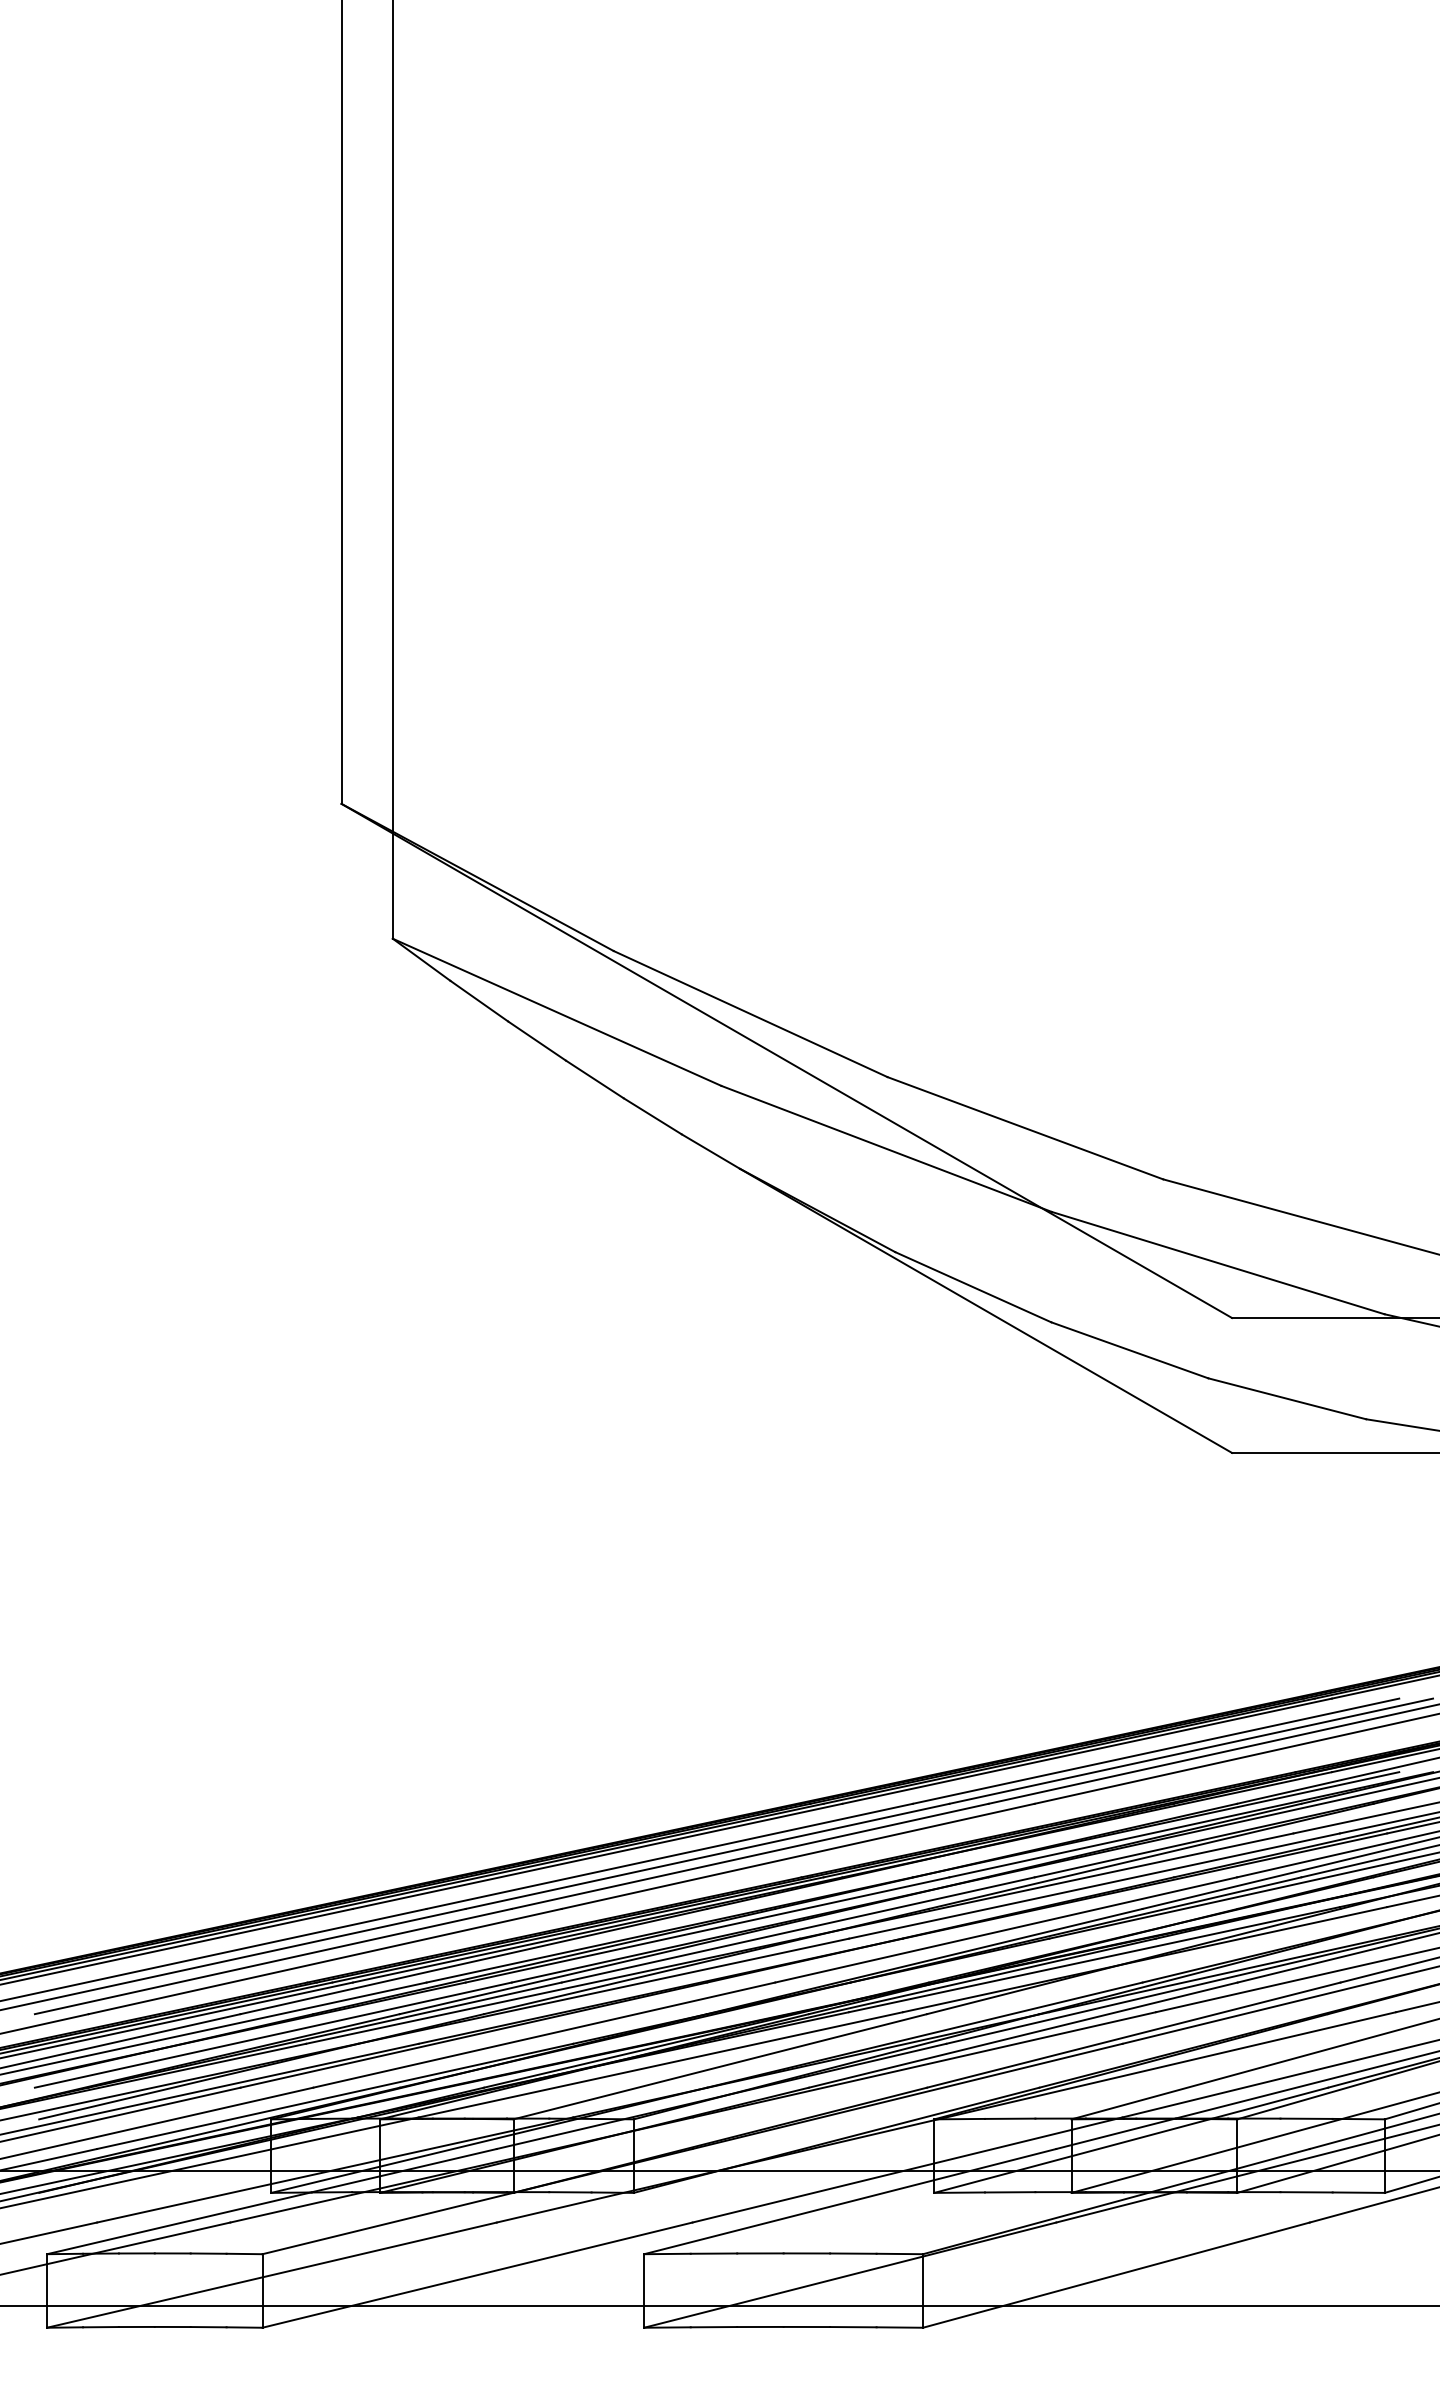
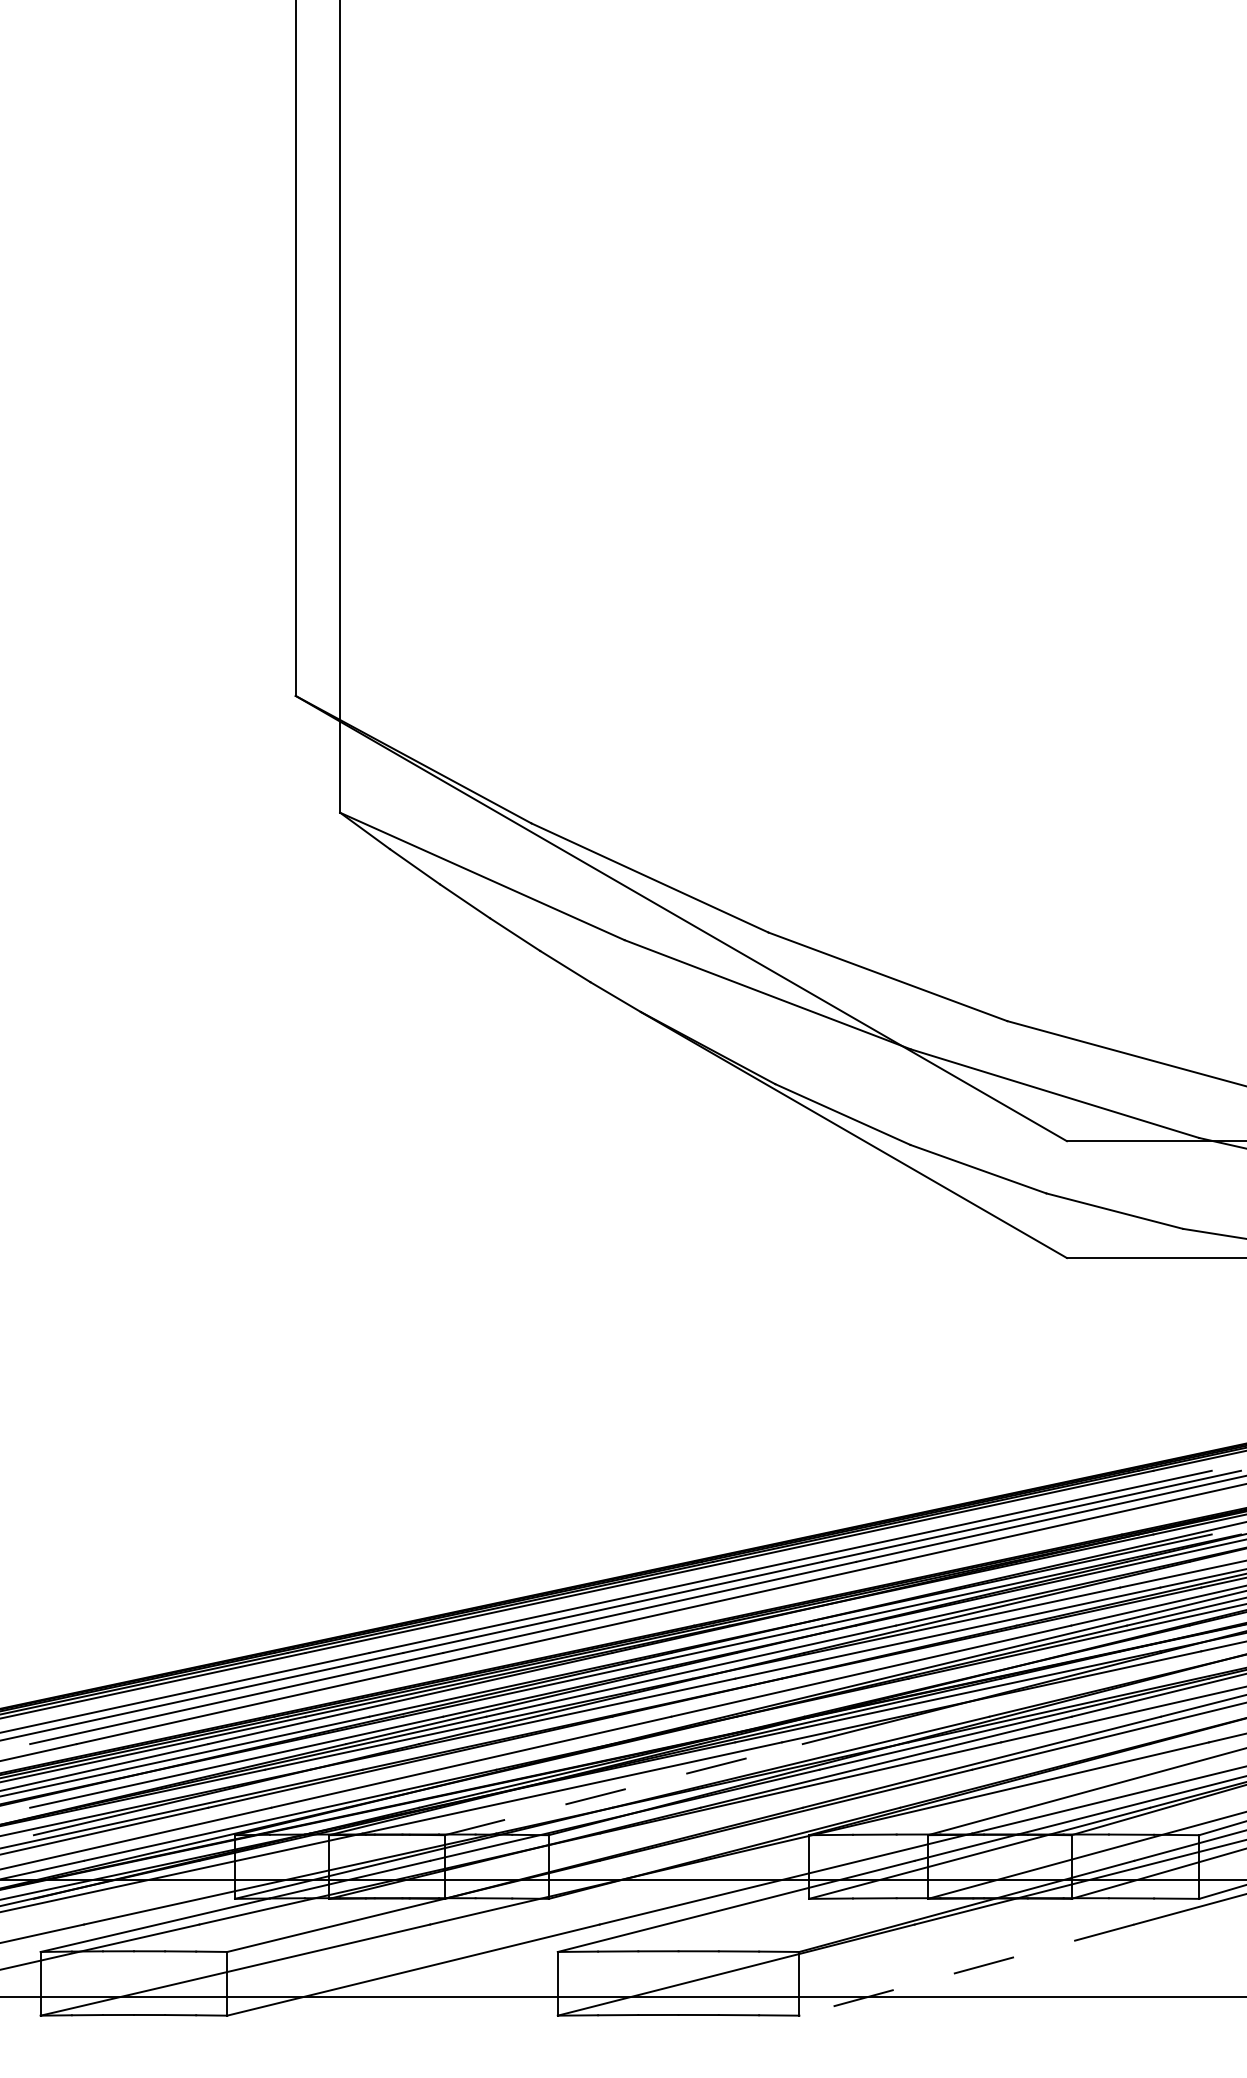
line: (720, 2066) -> (623, 1789), solid -> dashed
line: (1116, 2275) -> (966, 1970), solid -> dashed

